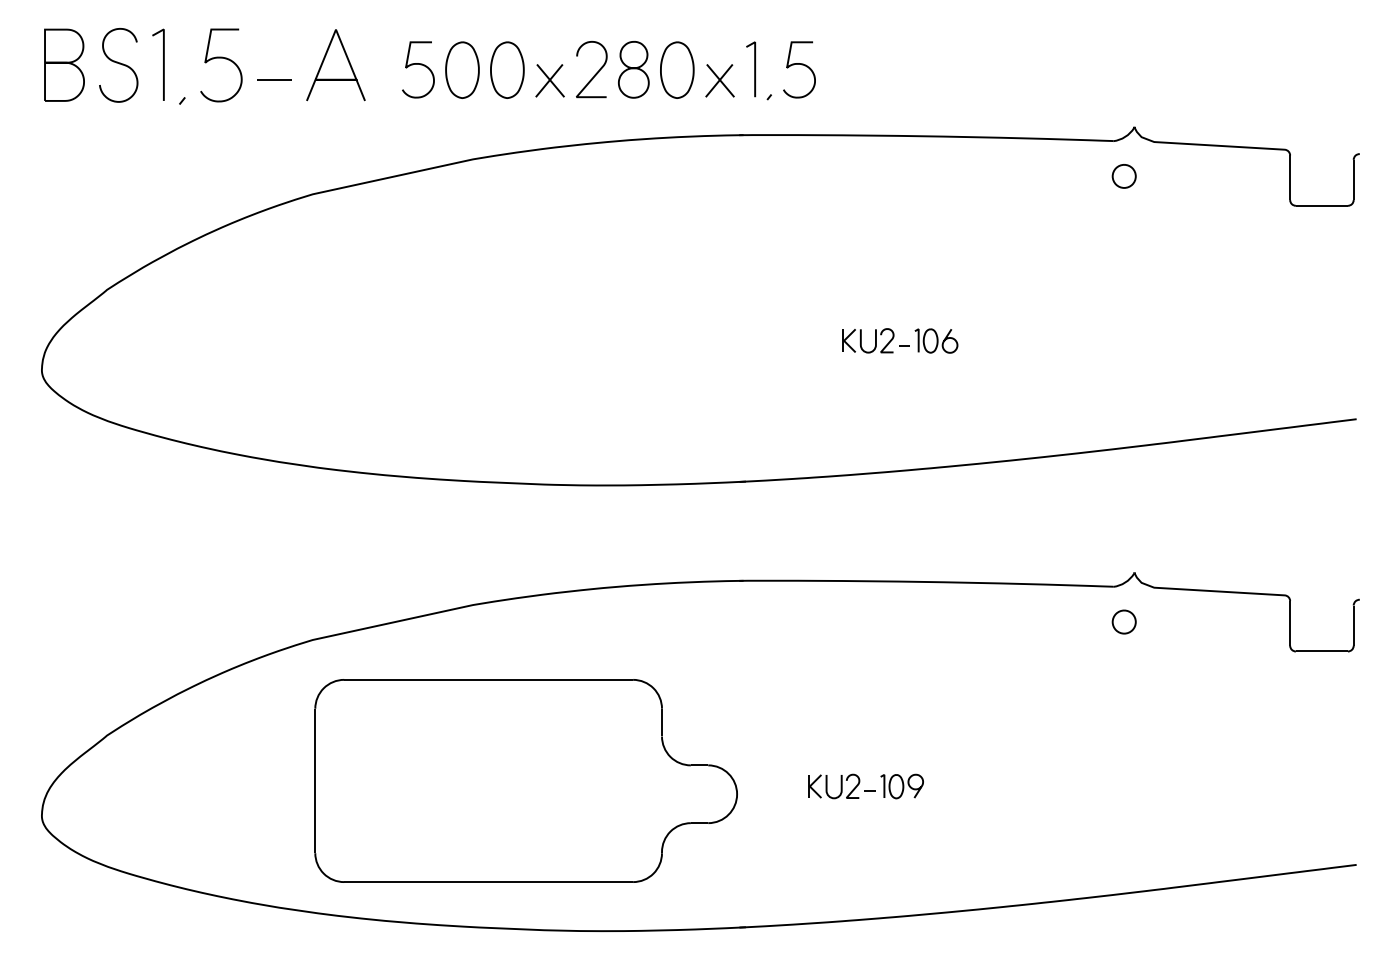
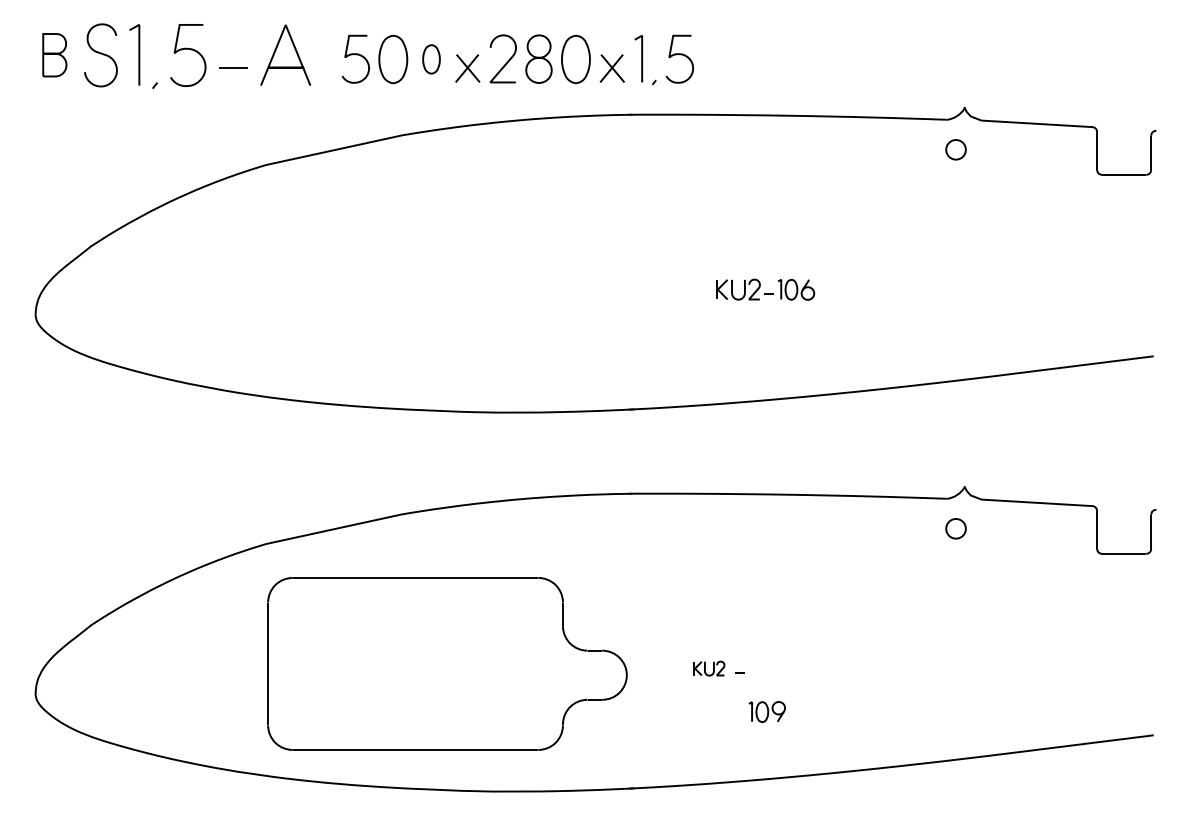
part: (64, 64) -> (54, 54), size x0.7
part: (507, 69) -> (431, 58), size x0.6
part: (834, 786) -> (709, 668), size x0.7
part: (901, 786) -> (766, 712), moved

